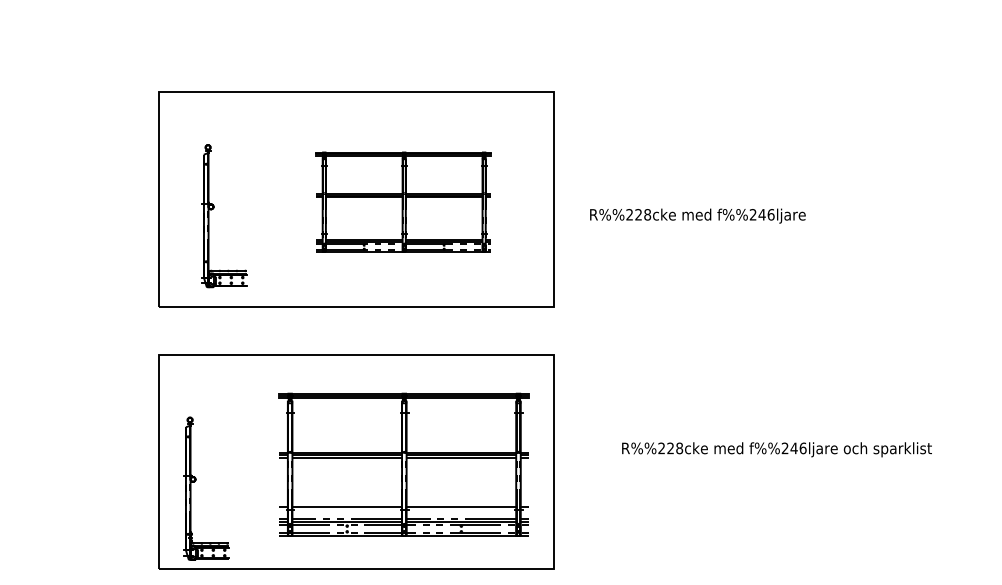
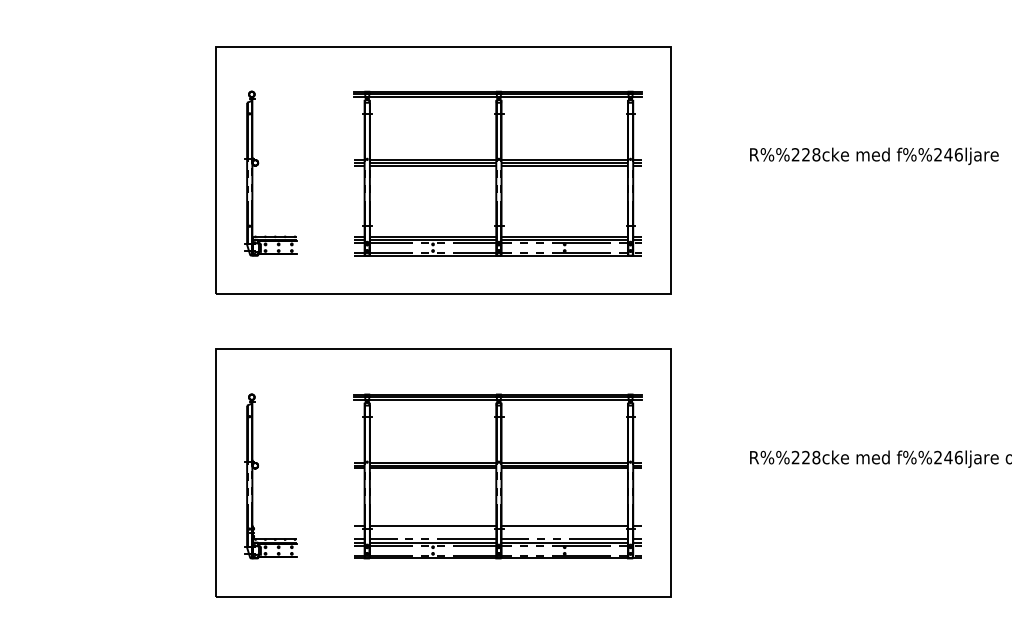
part: (403, 202) -> (497, 174), size x1.43
part: (214, 208) -> (259, 164), moved
text: (697, 215) -> (873, 155), moved
part: (196, 480) -> (259, 466), moved

